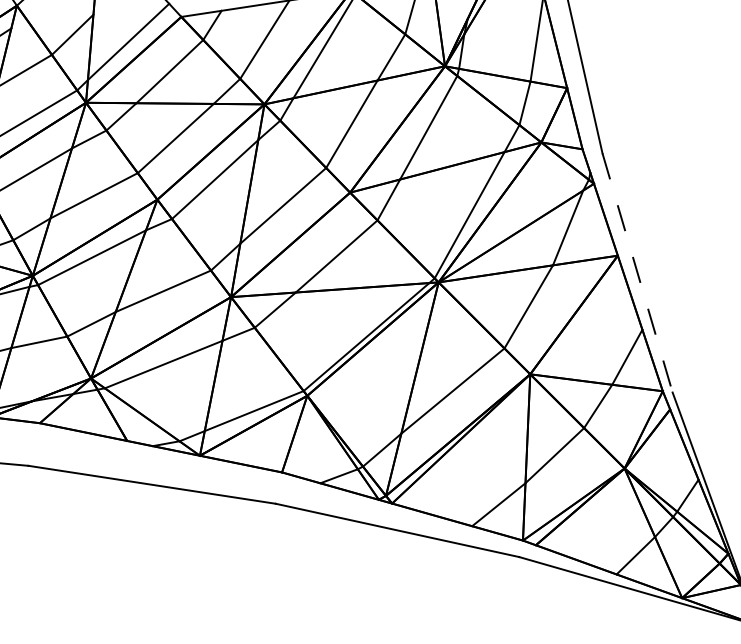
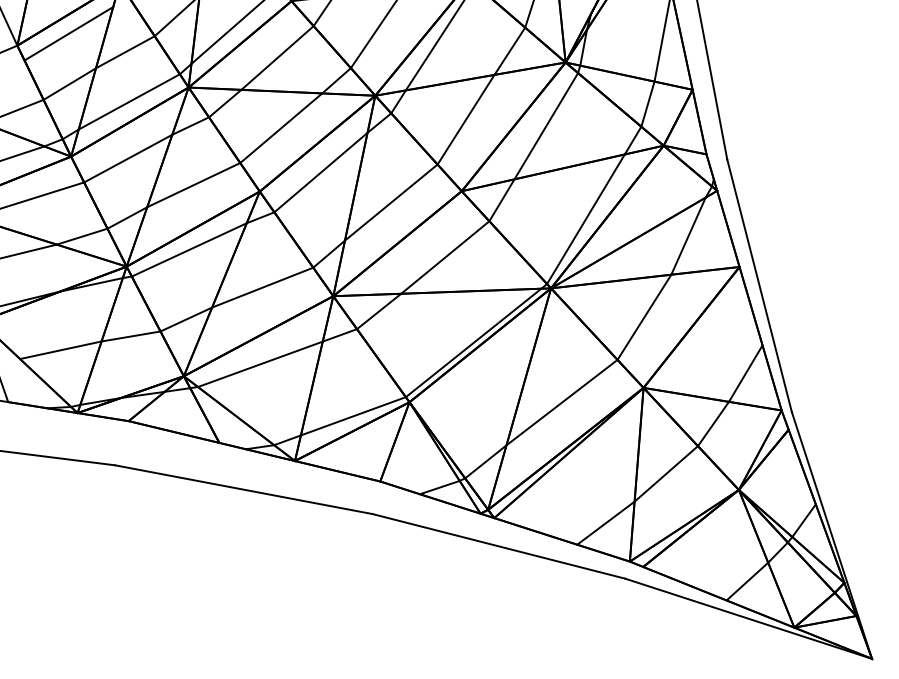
line: (637, 273) -> (759, 286), dashed -> solid

